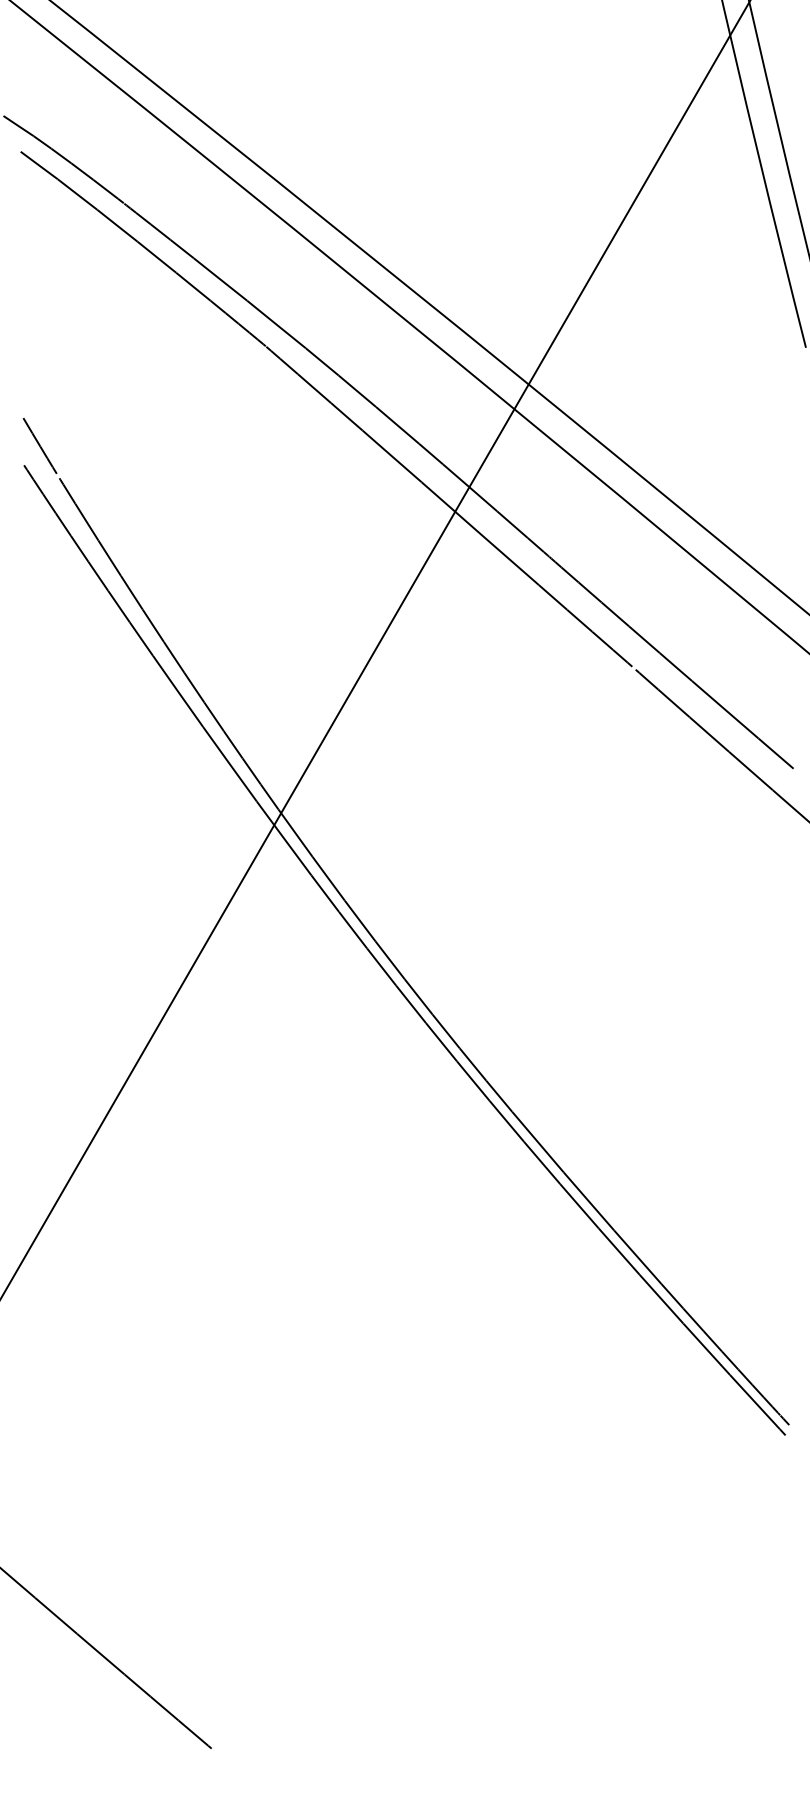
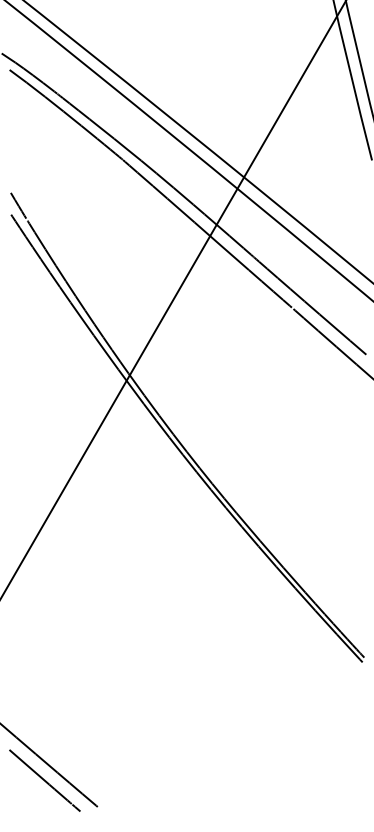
line: (96, 1691) -> (44, 780), added

